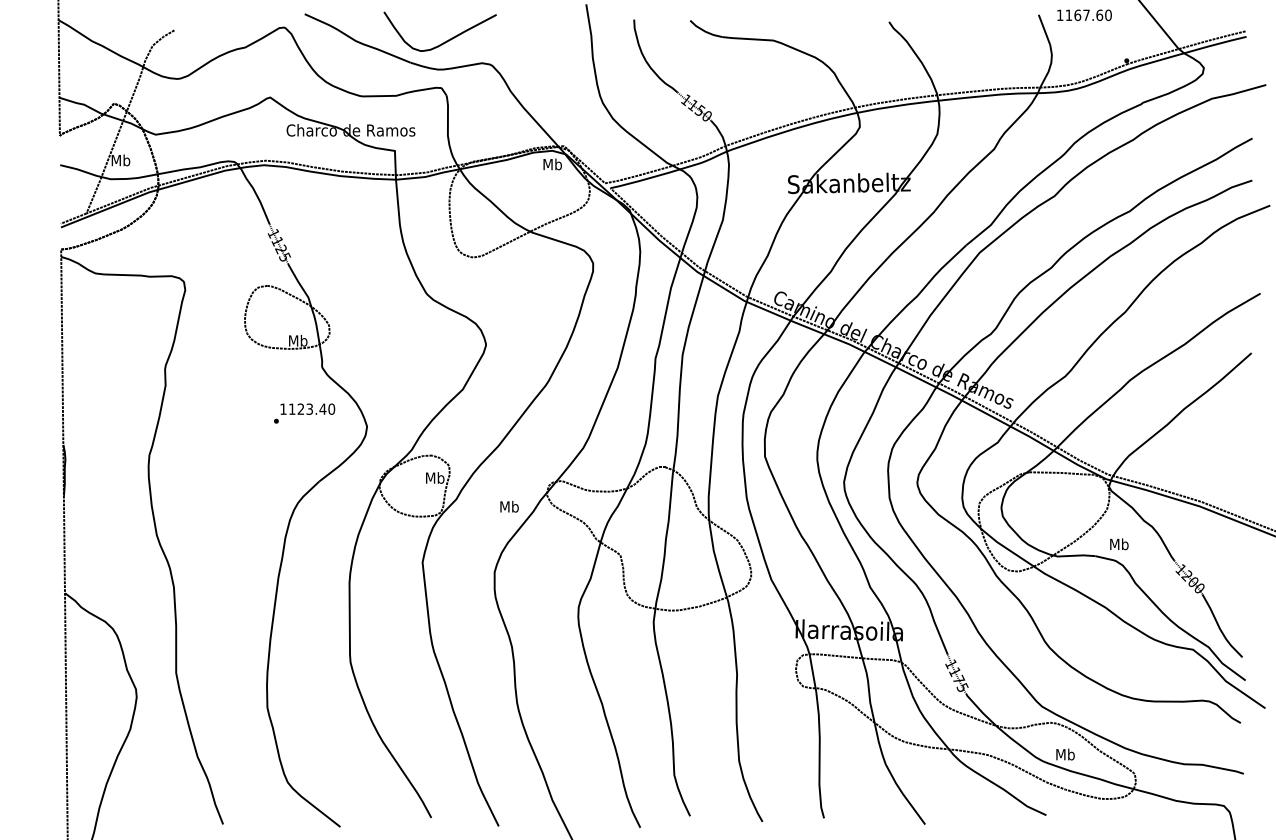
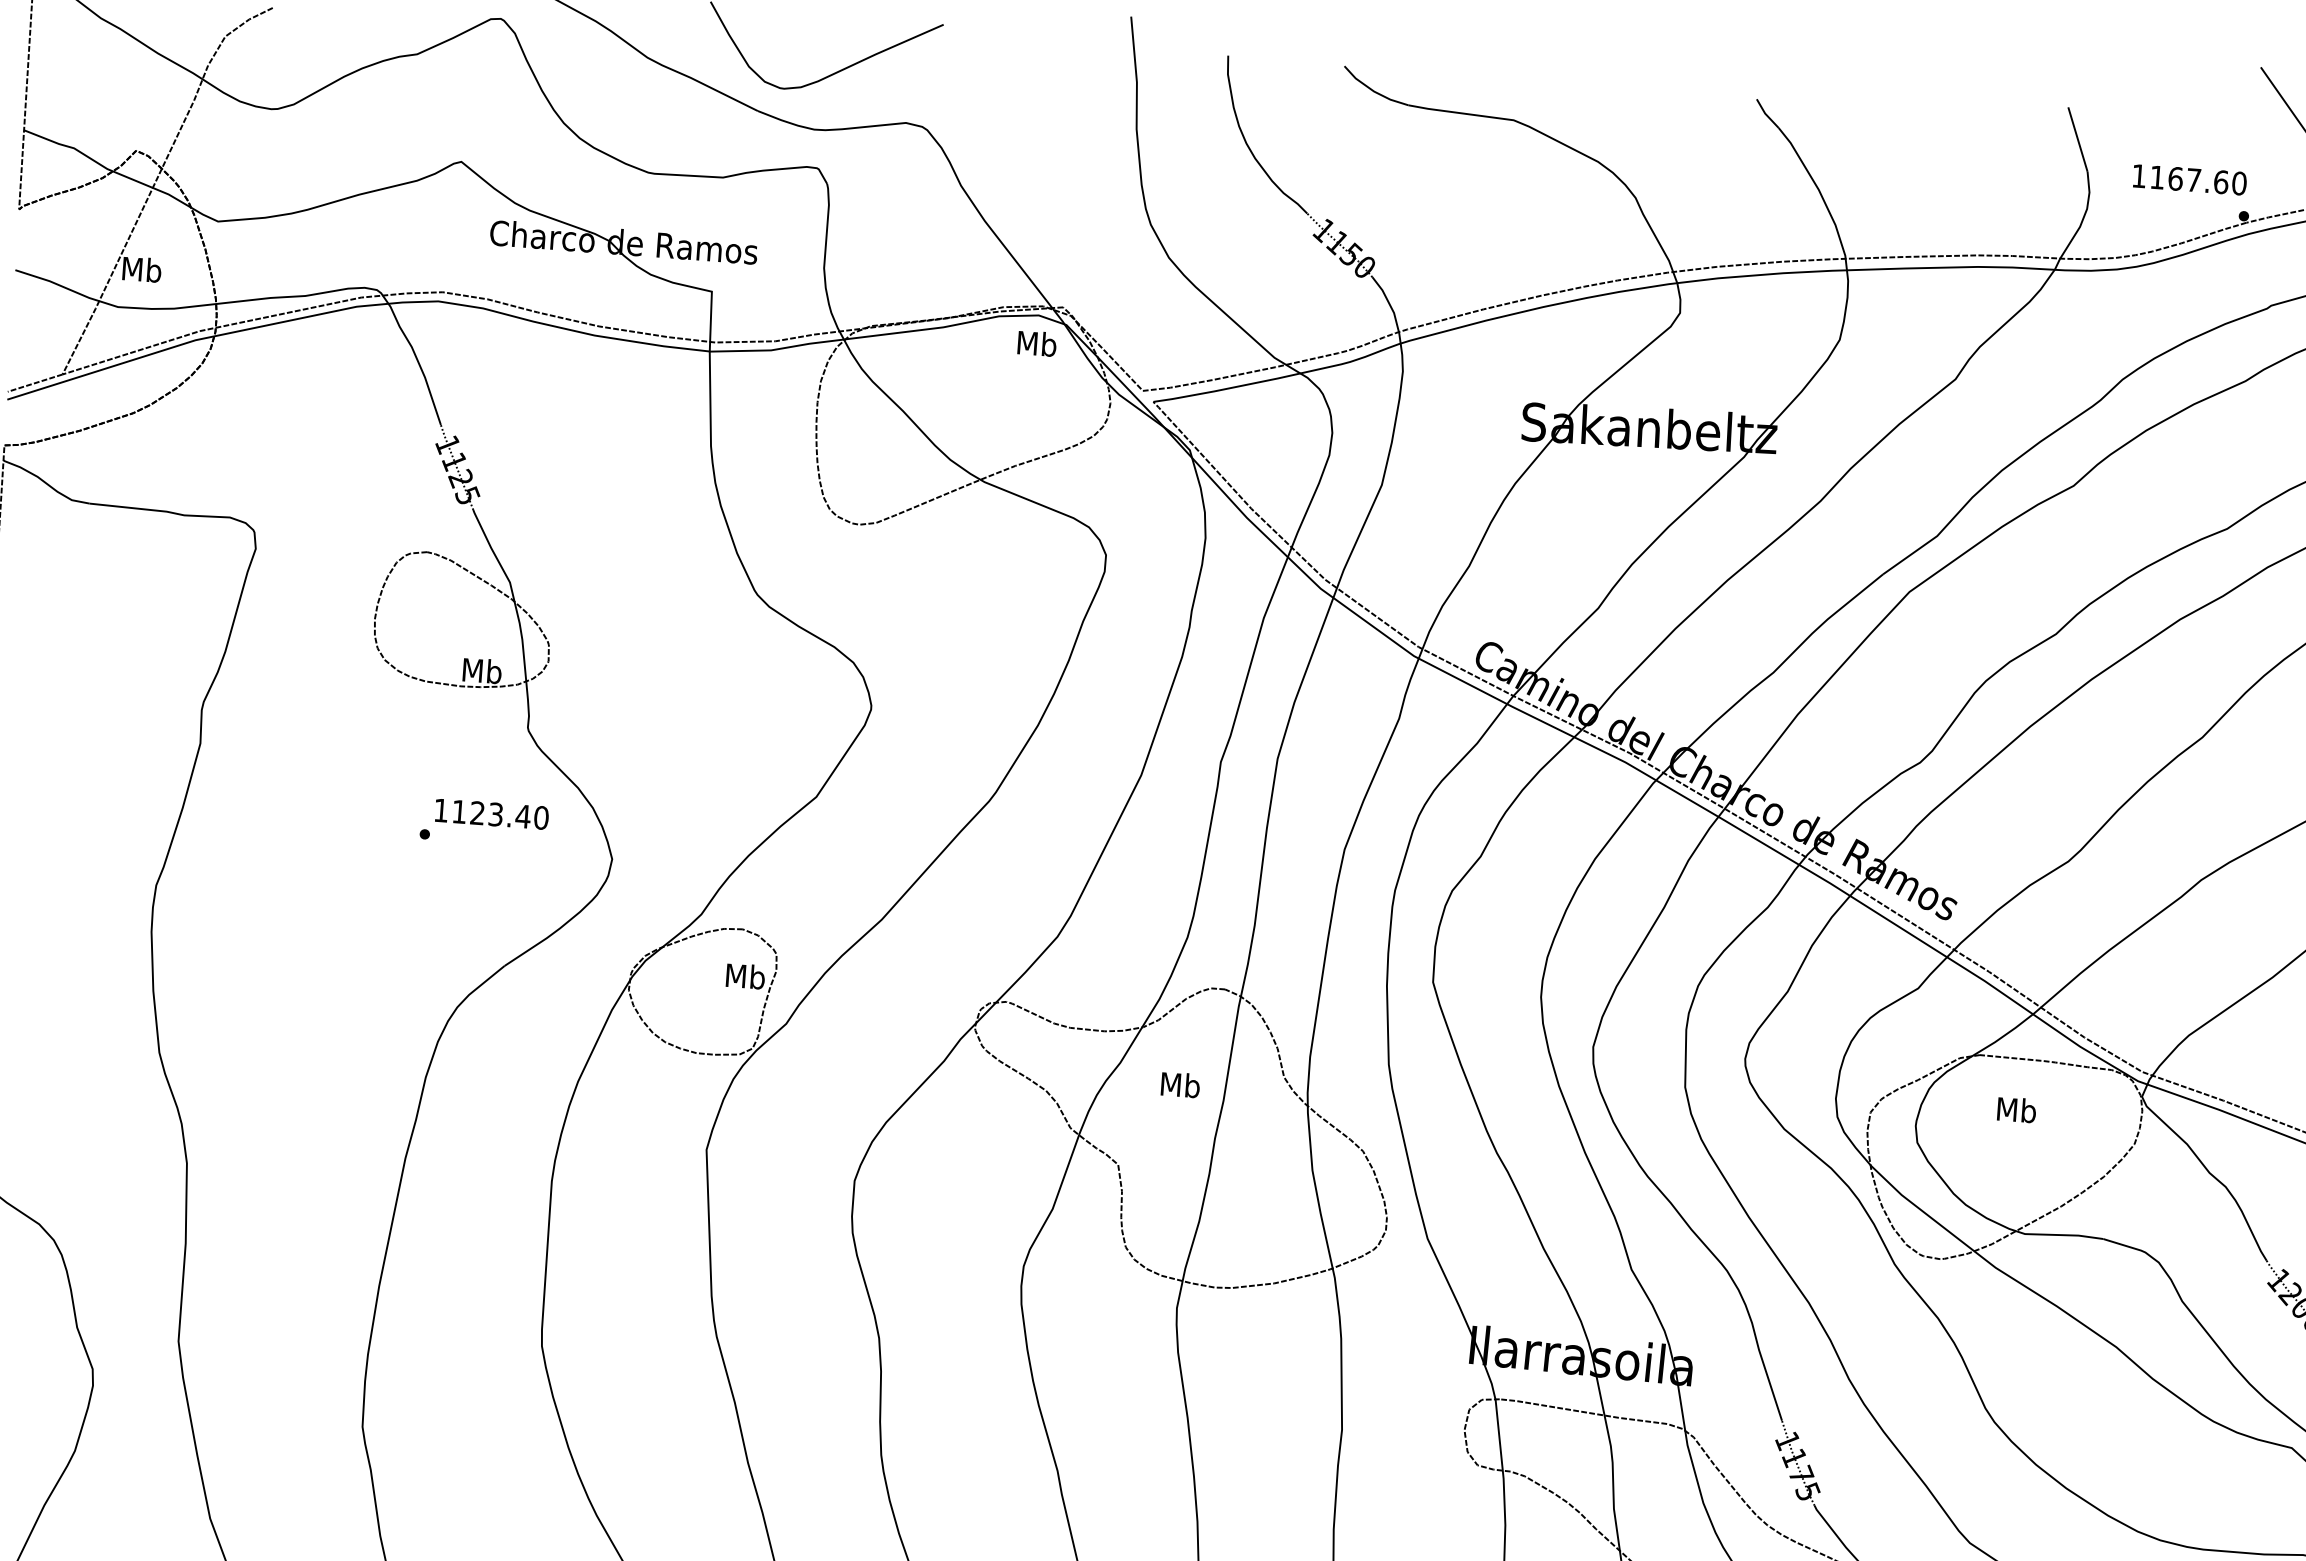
text: (1084, 14) -> (2189, 178), moved
text: (509, 506) -> (1180, 1084), moved
text: (1119, 544) -> (2017, 1110), moved

